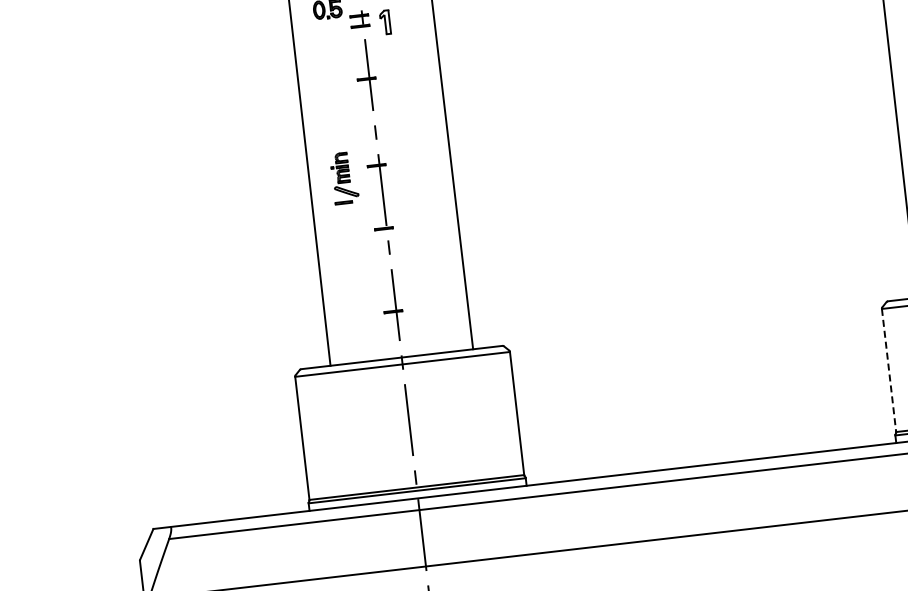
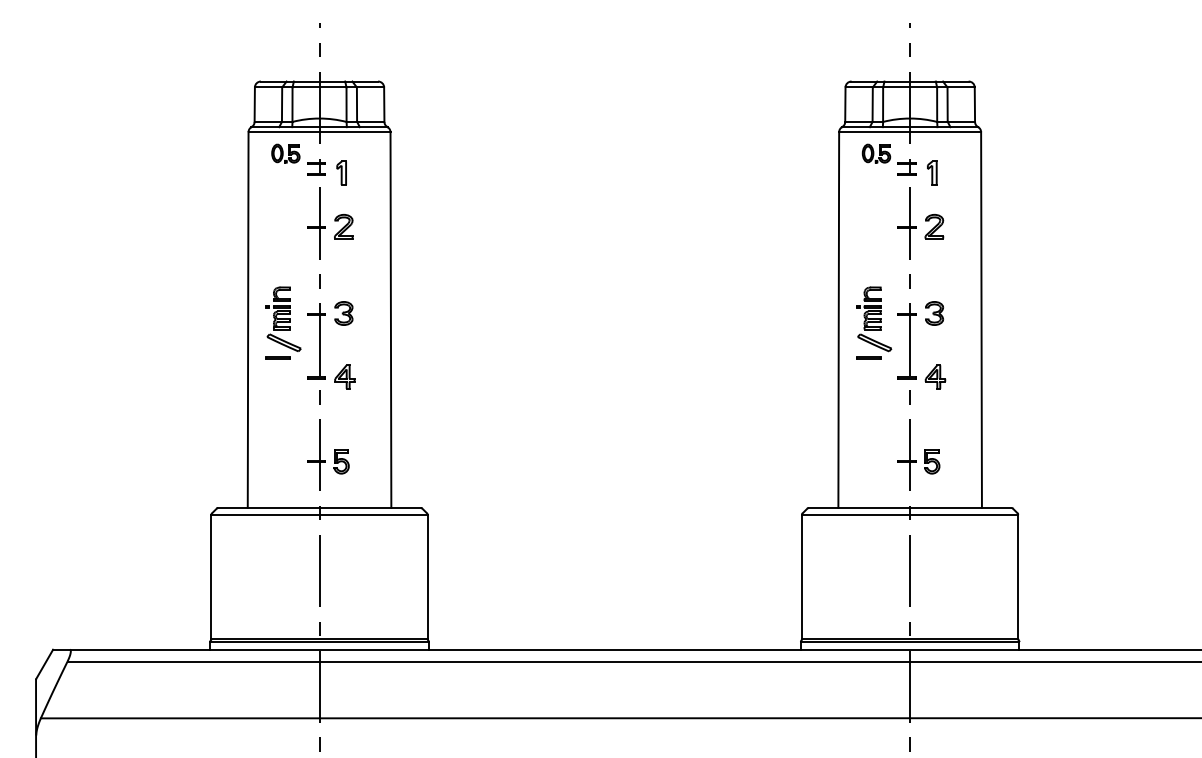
part: (393, 75) -> (343, 226), added
part: (403, 161) -> (343, 313), added
part: (344, 177) -> (283, 322), size x1.43
part: (411, 224) -> (344, 376), added
part: (418, 308) -> (341, 461), added
line: (889, 370) -> (802, 576), dashed -> solid

